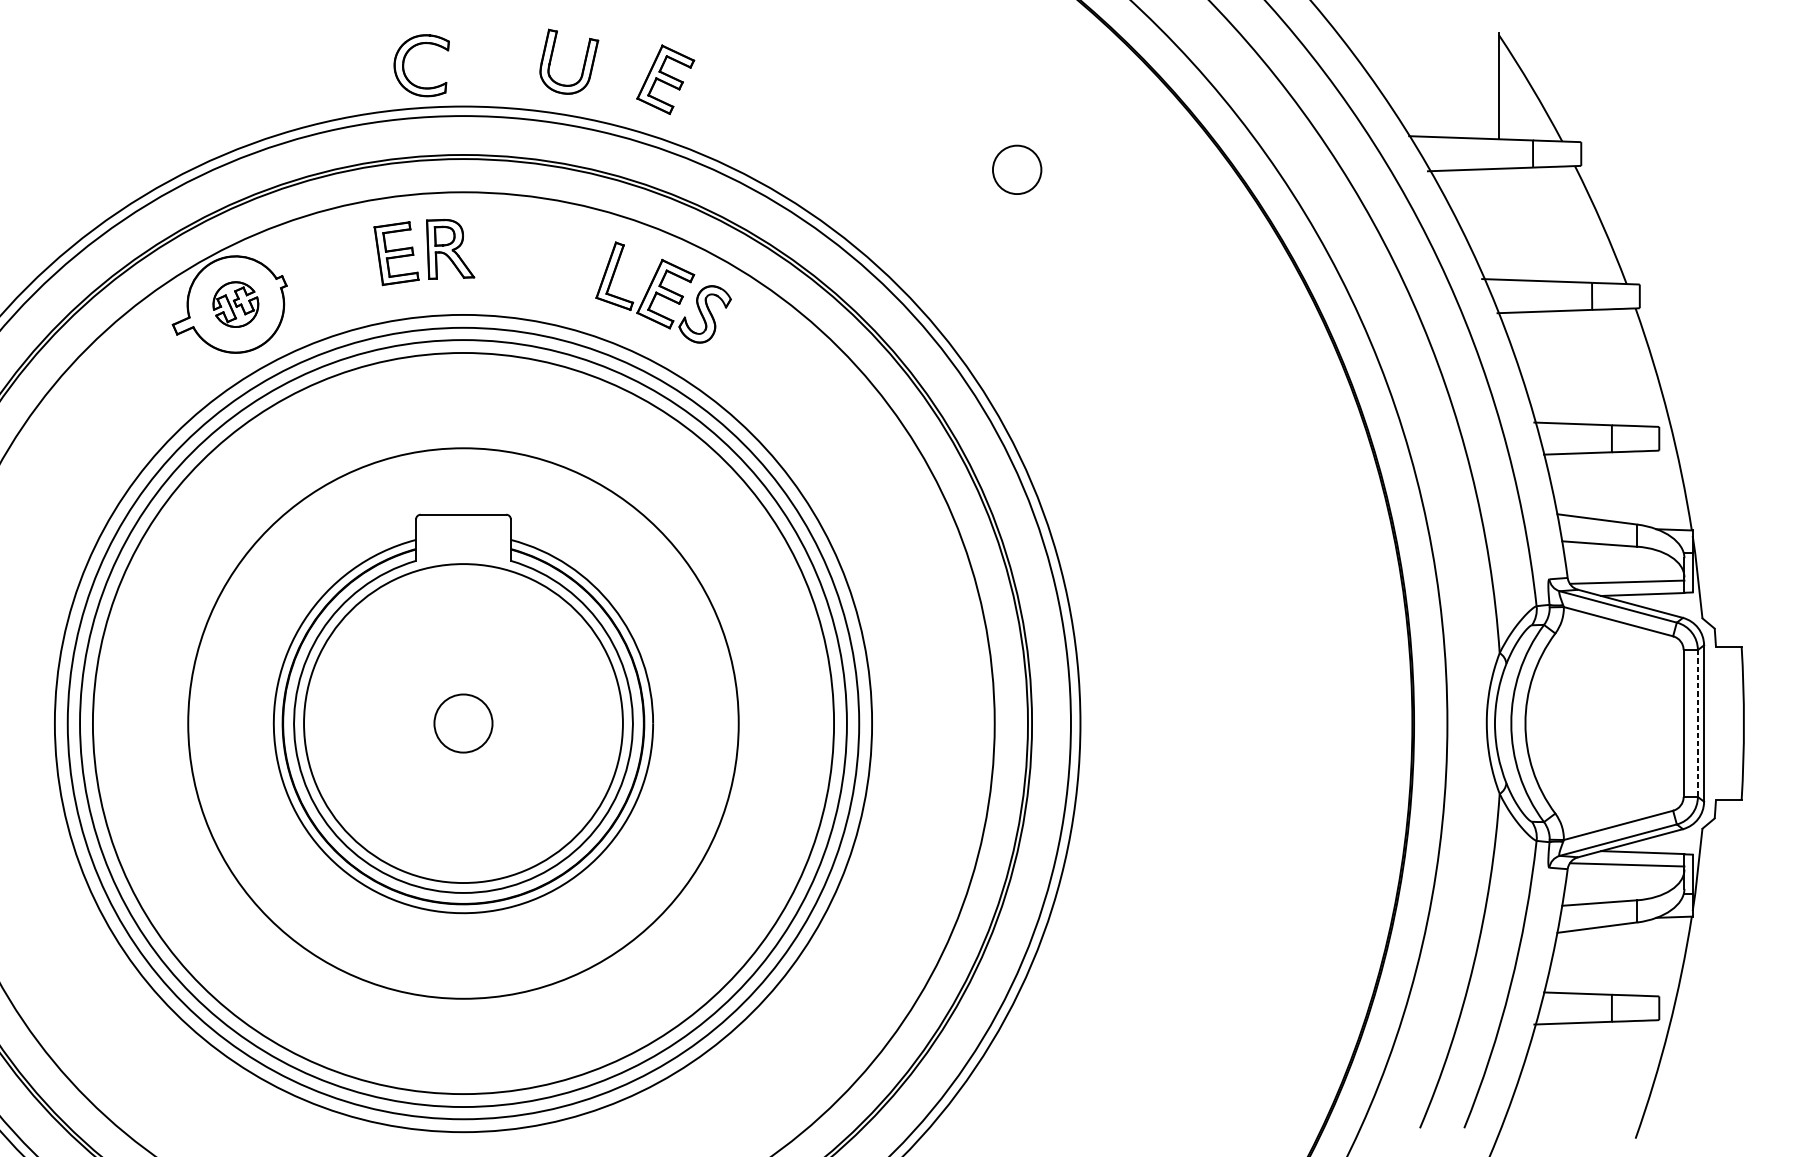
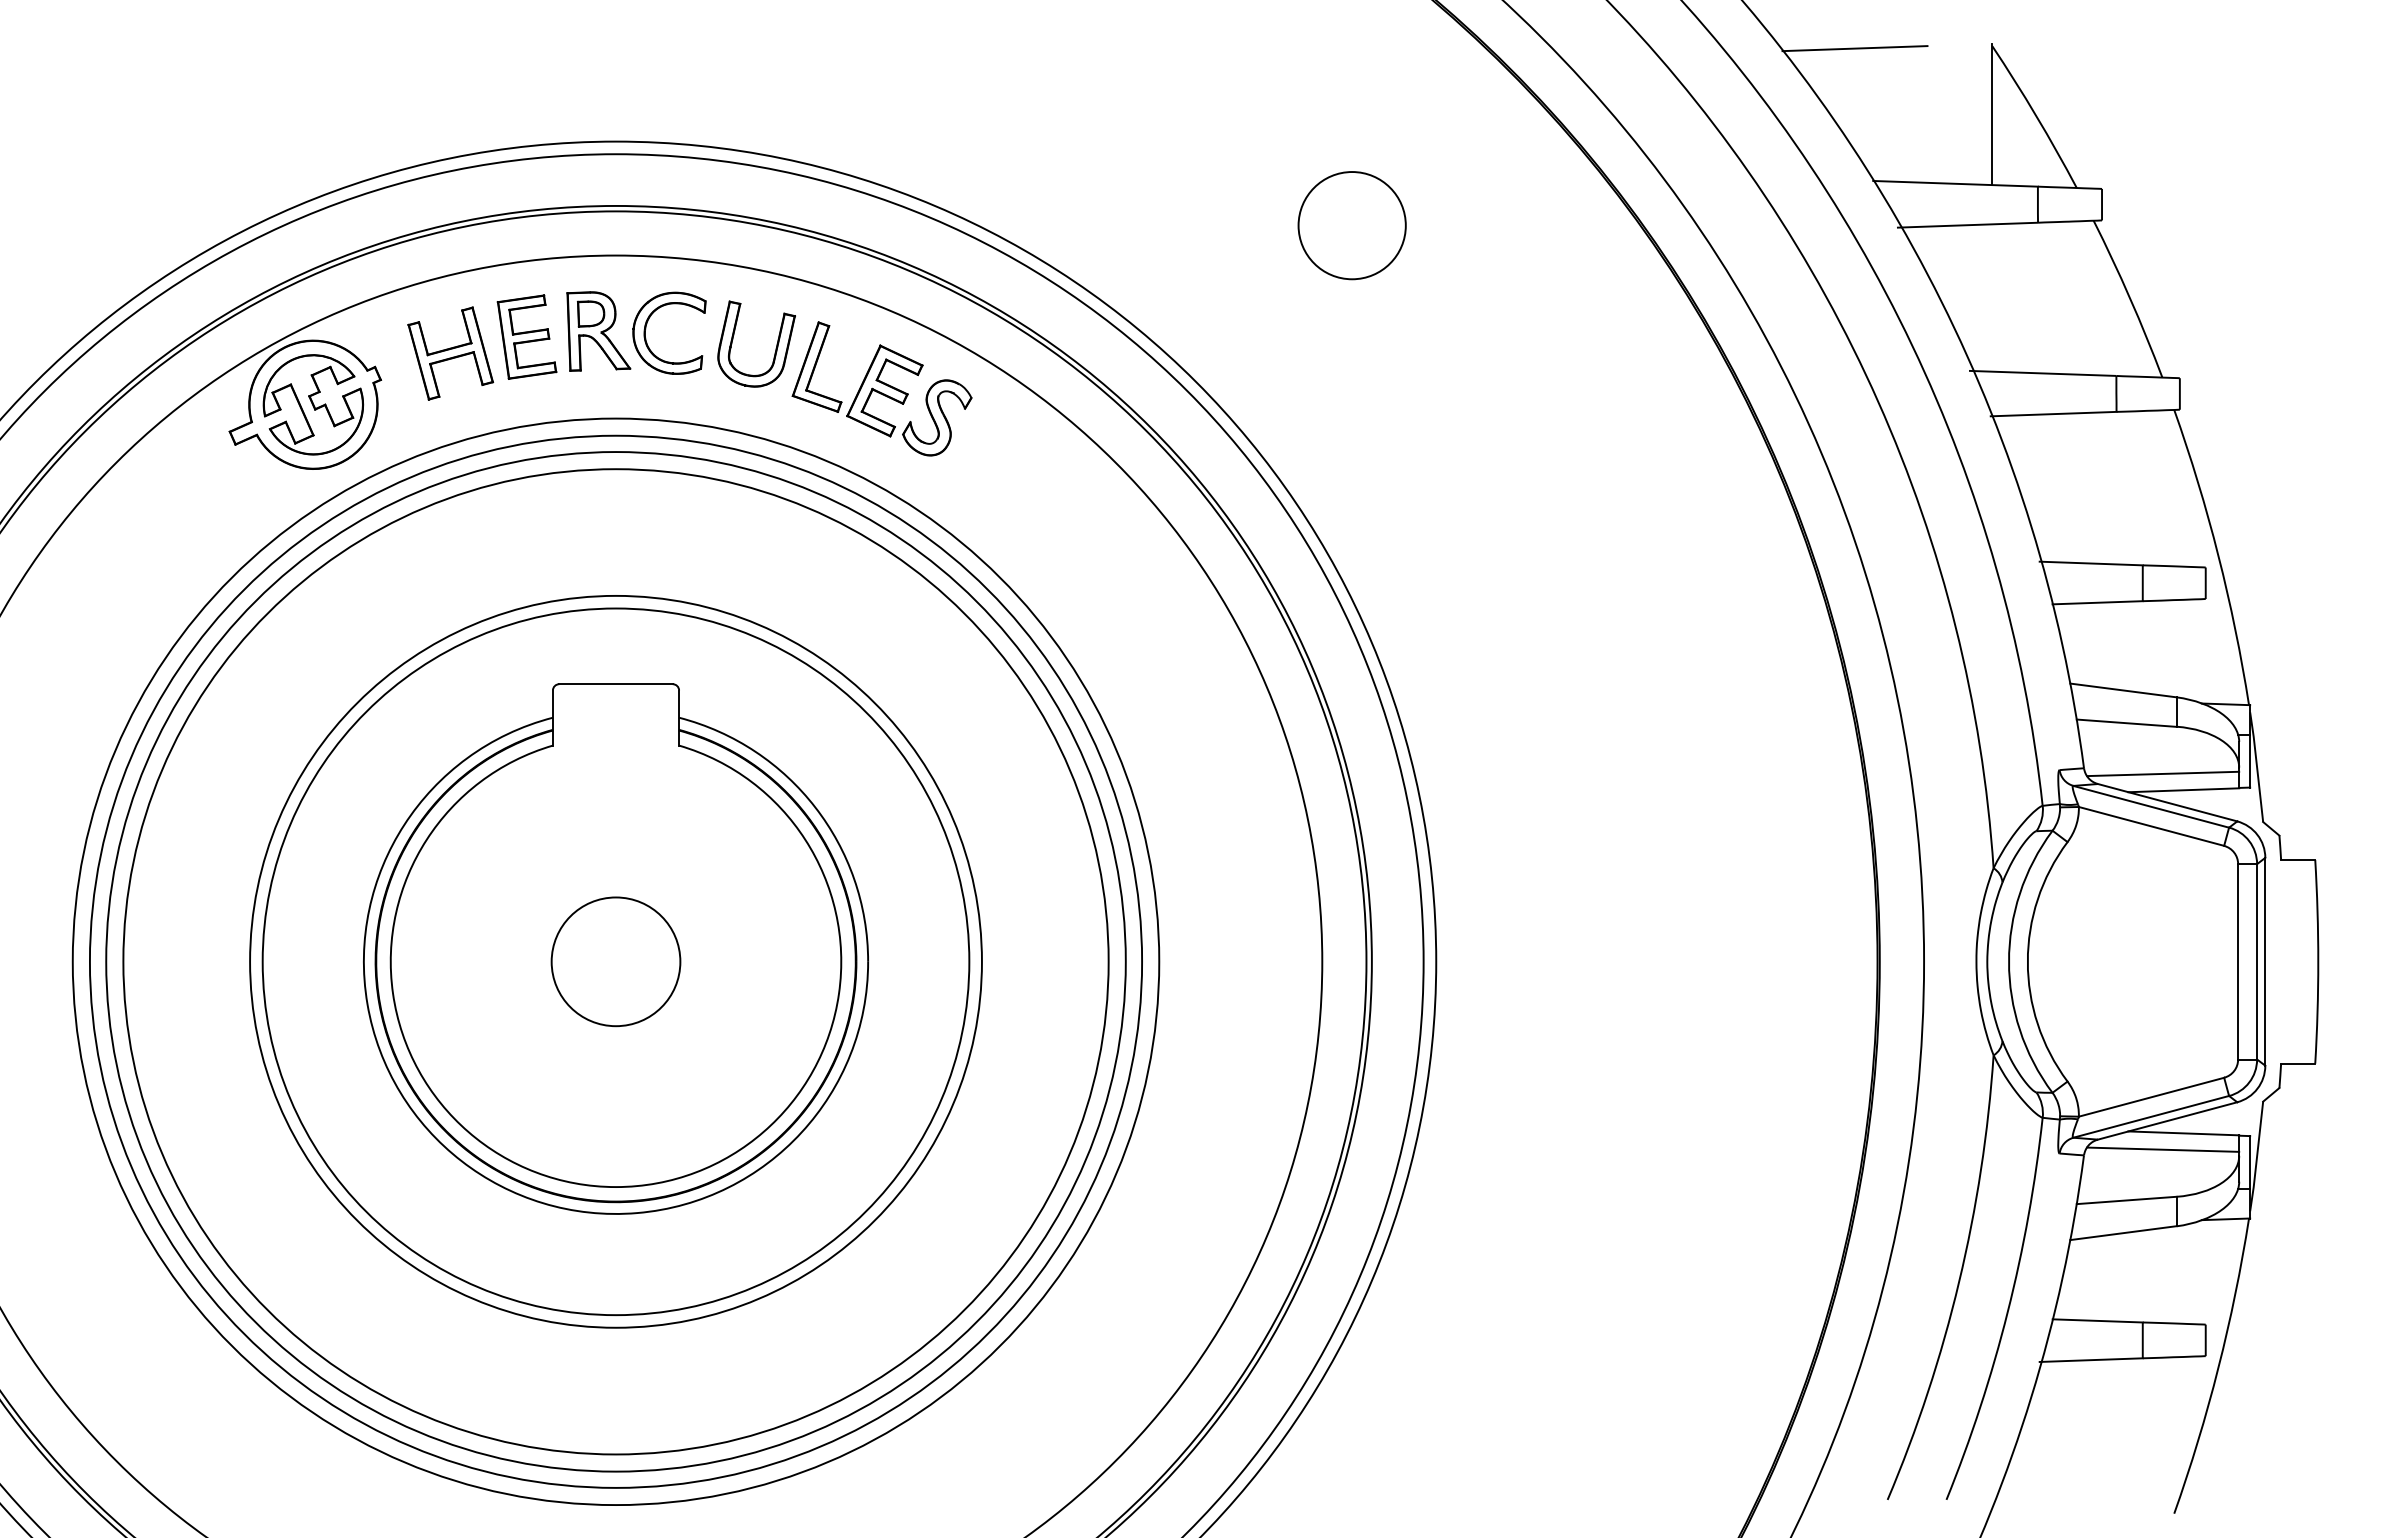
line: (1395, 36) -> (1854, 48), added
part: (404, 62) -> (646, 329), moved
part: (583, 65) -> (775, 348), moved
part: (665, 79) -> (884, 105), removed
circle: (1016, 169) -> (1351, 225), size x1.67
part: (338, 265) -> (450, 353), added
part: (235, 304) -> (313, 404), size x1.67
circle: (463, 723) -> (615, 961), size x1.67
circle: (463, 723) -> (615, 961), size x1.67
line: (1698, 723) -> (2257, 961), dashed -> solid

